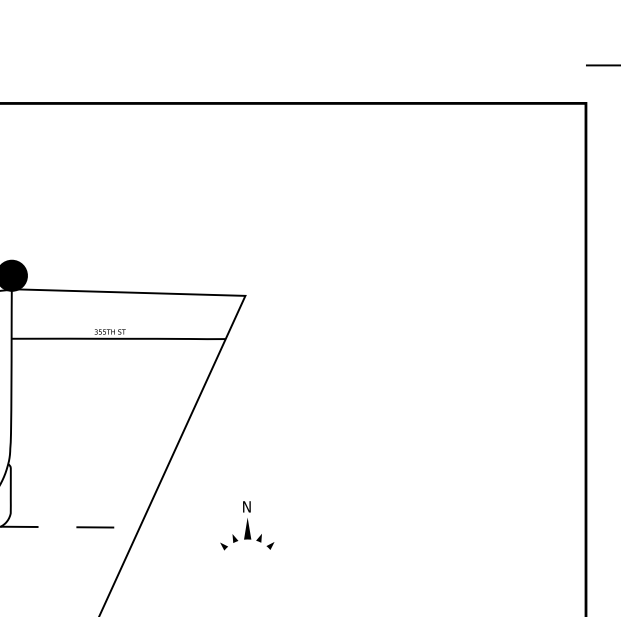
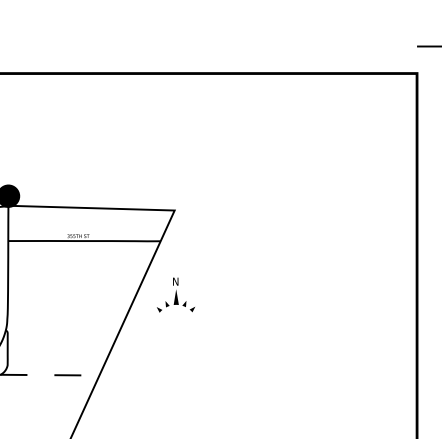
text: (246, 524) -> (175, 294), moved

